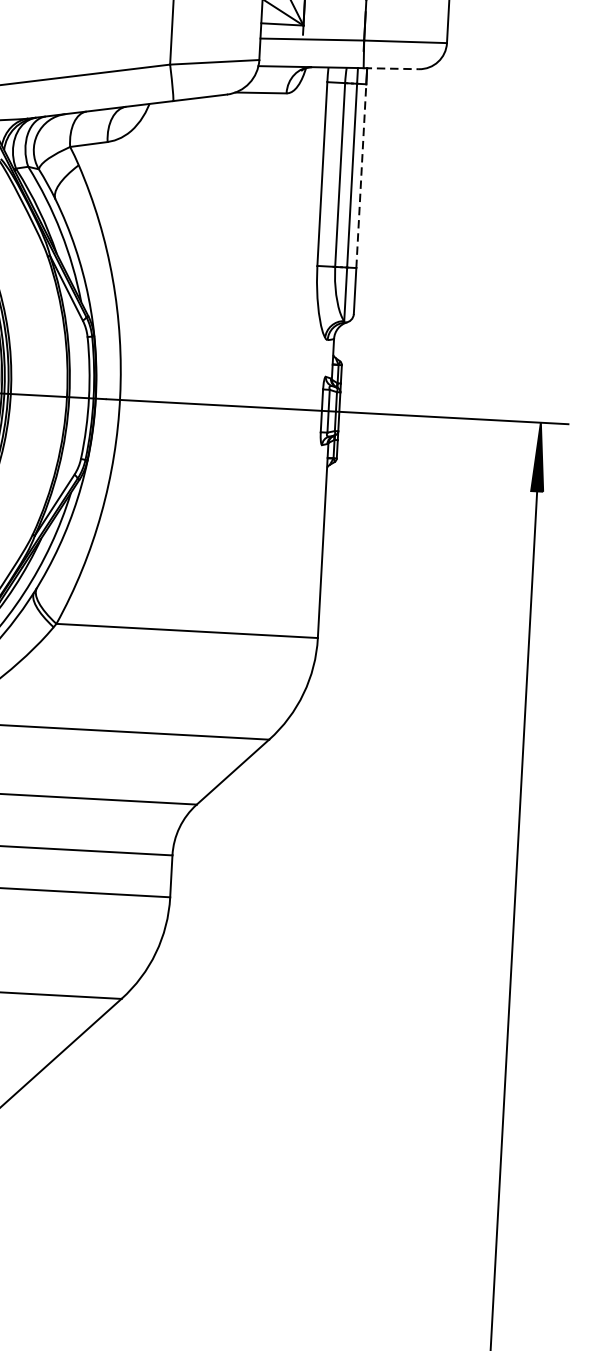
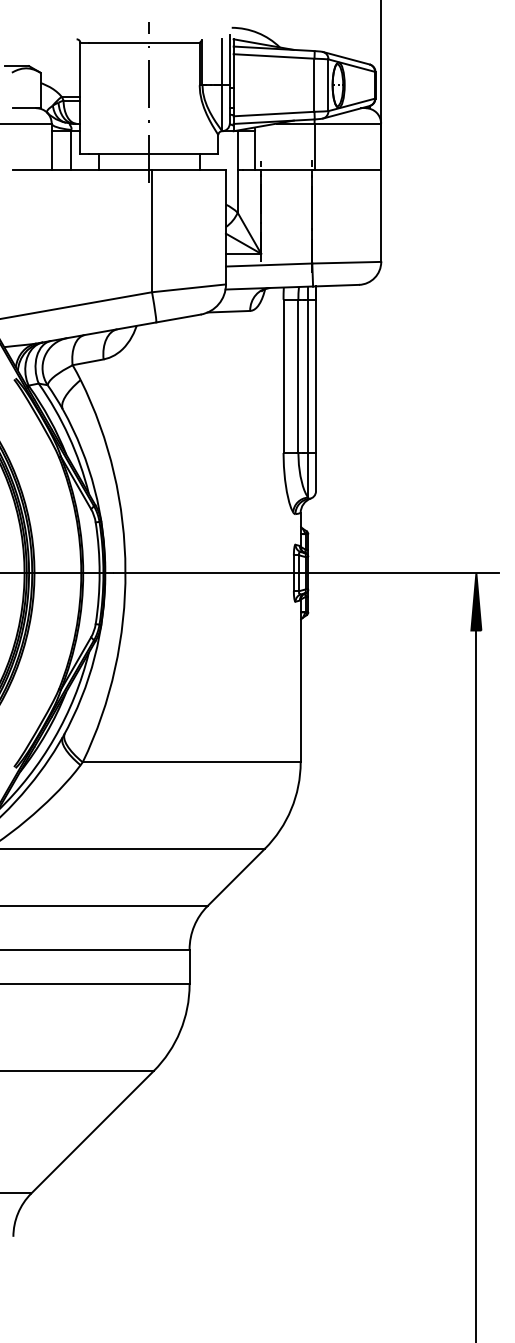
line: (391, 68) -> (336, 285), dashed -> solid
line: (361, 176) -> (316, 376), dashed -> solid

